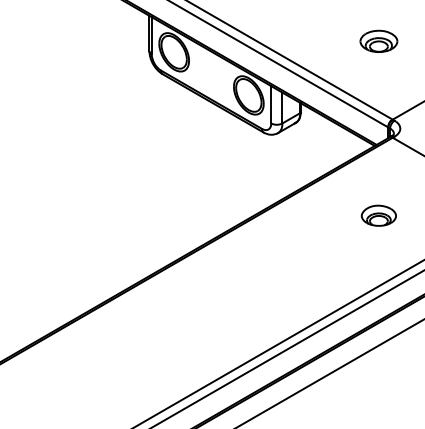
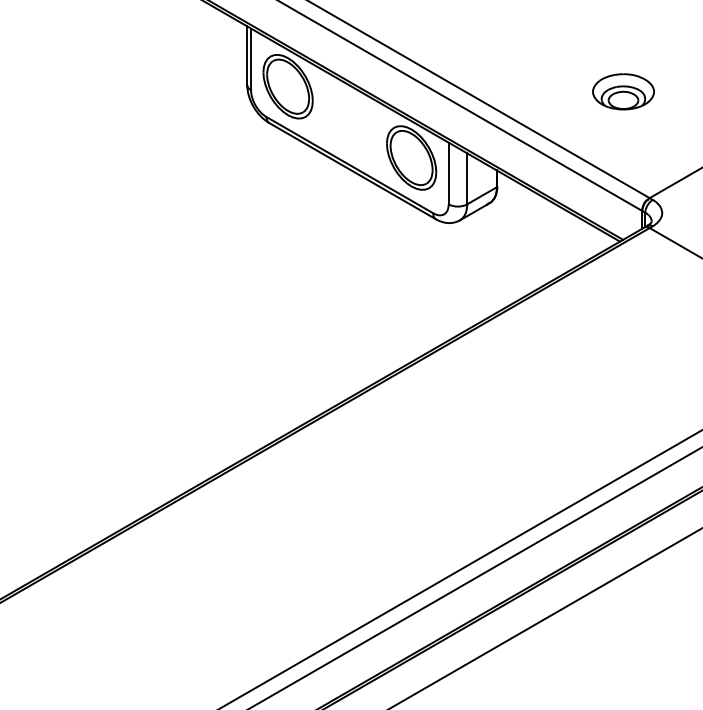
part: (378, 40) -> (622, 90), moved
part: (378, 215) -> (626, 356), removed

